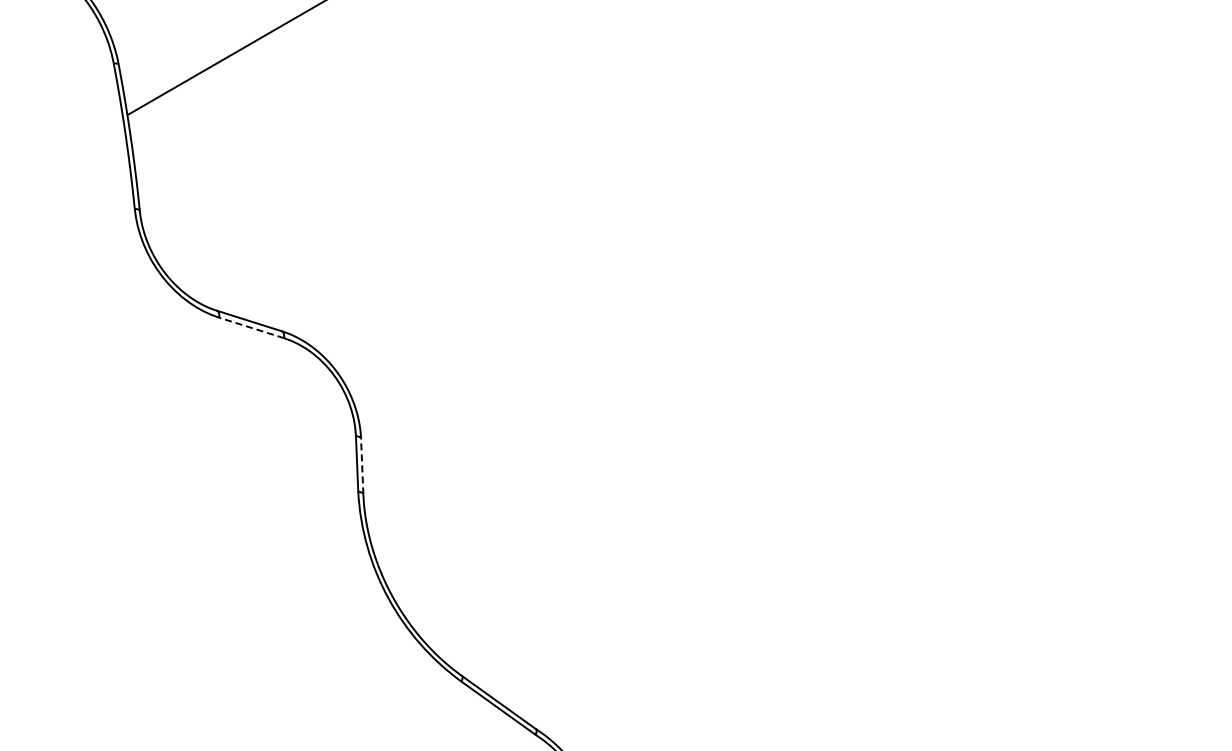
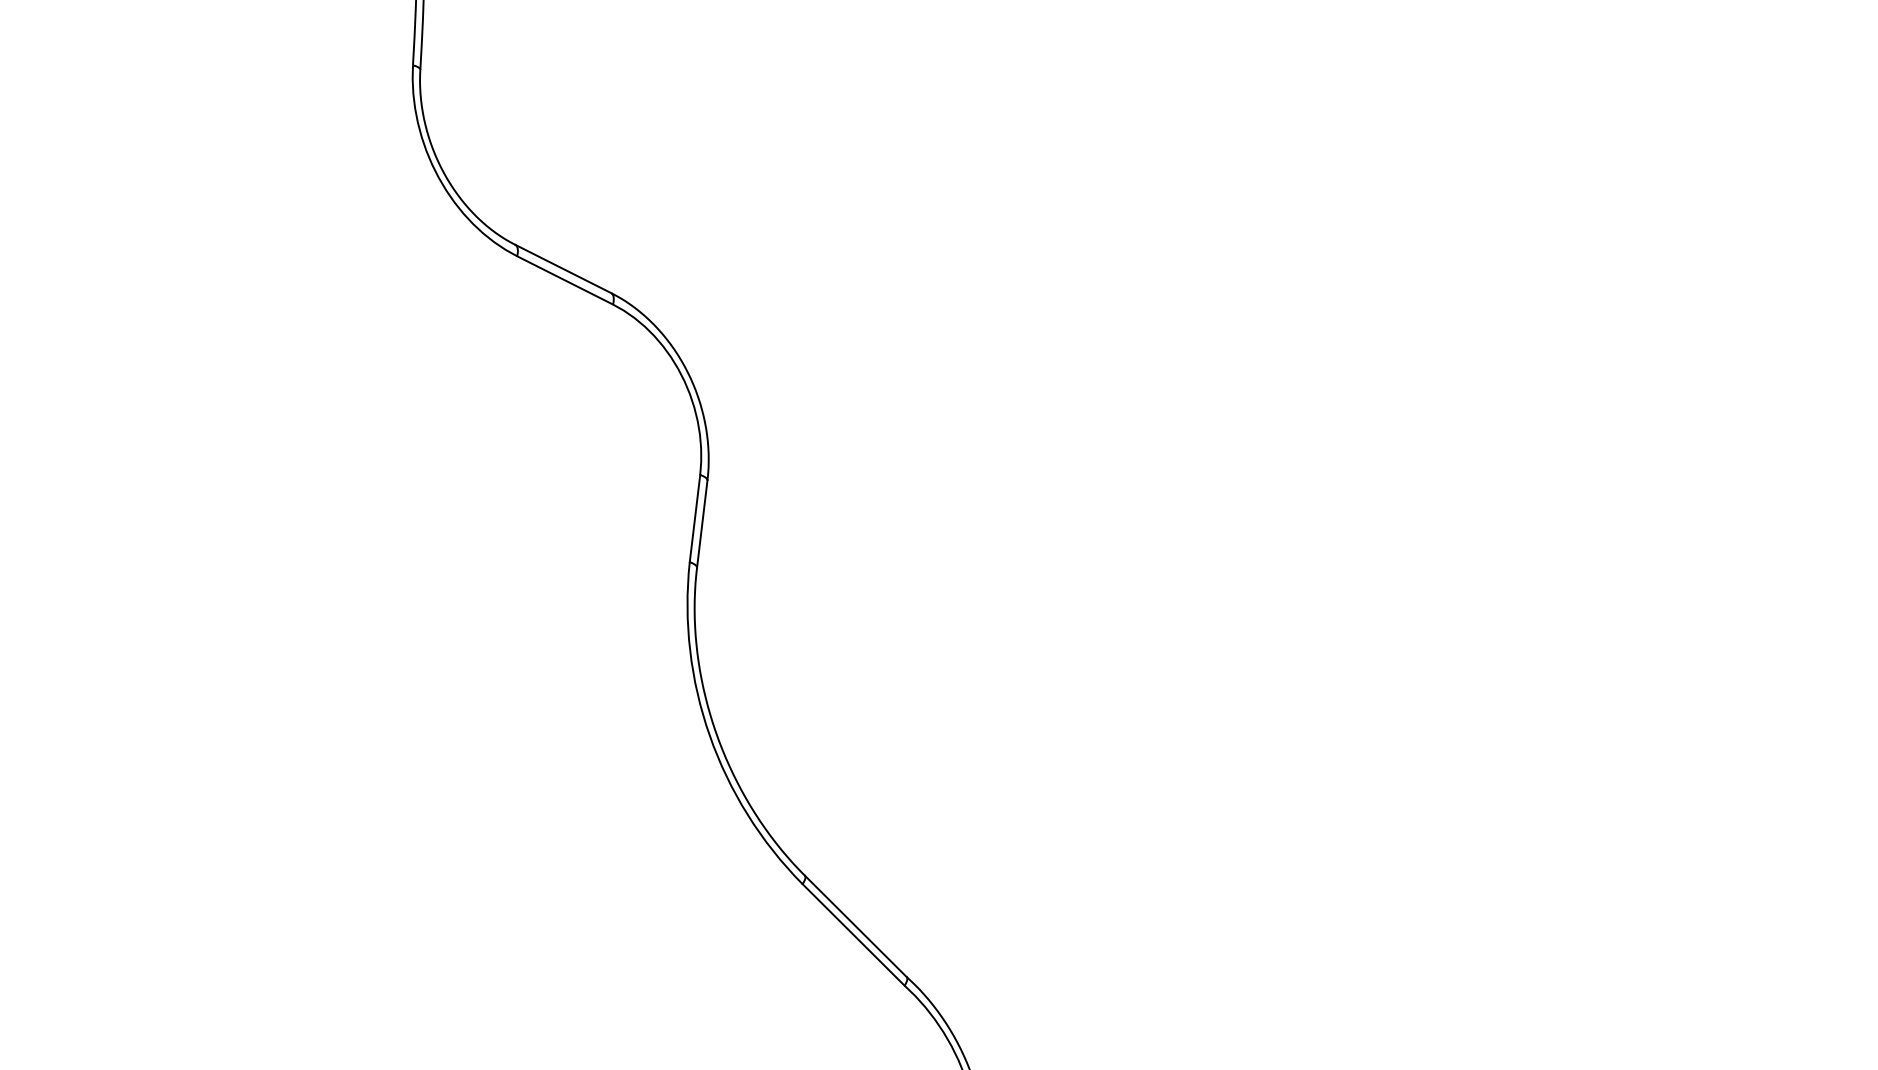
line: (251, 327) -> (564, 279), dashed -> solid
line: (362, 466) -> (702, 524), dashed -> solid

